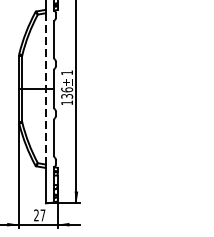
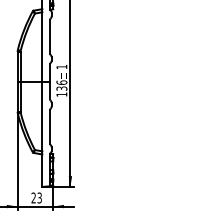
line: (46, 88) -> (42, 81), dashed -> solid
text: (42, 214) -> (39, 197), 27 -> 23

